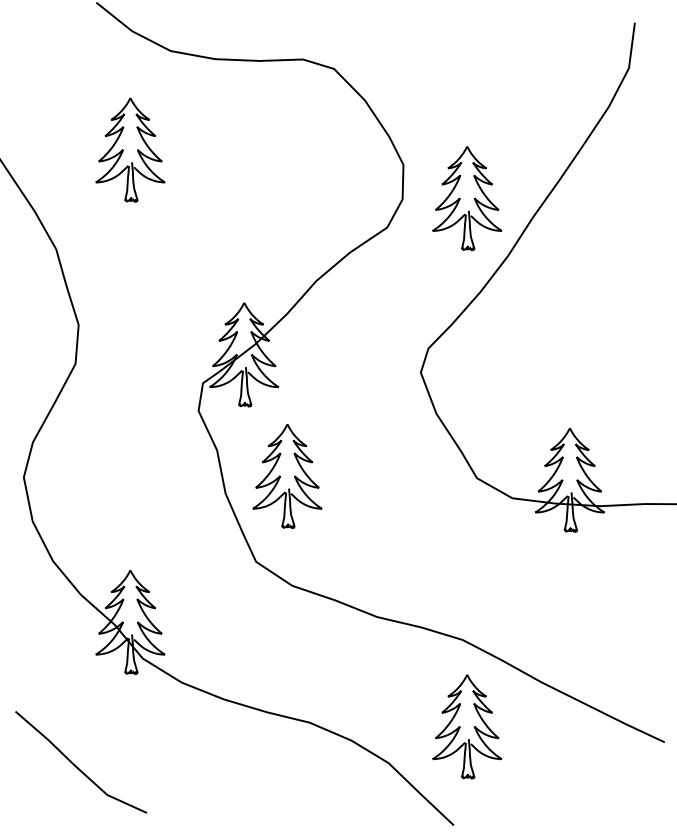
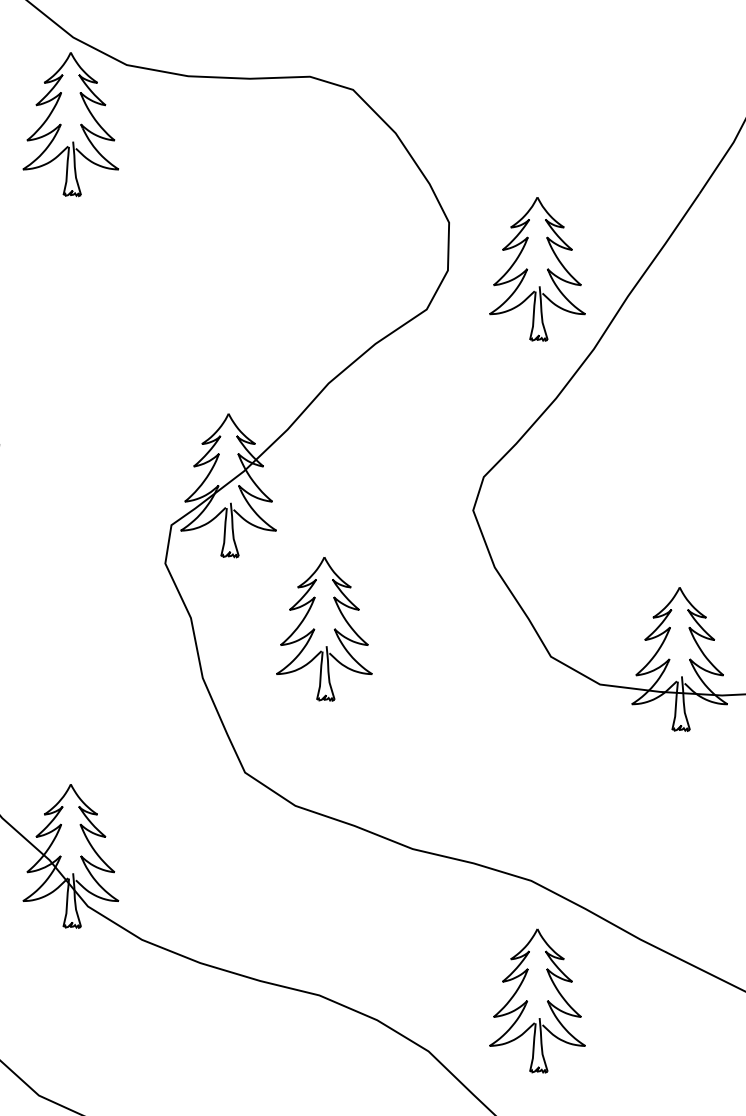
part: (130, 149) -> (71, 123), moved
part: (287, 476) -> (324, 629), moved

